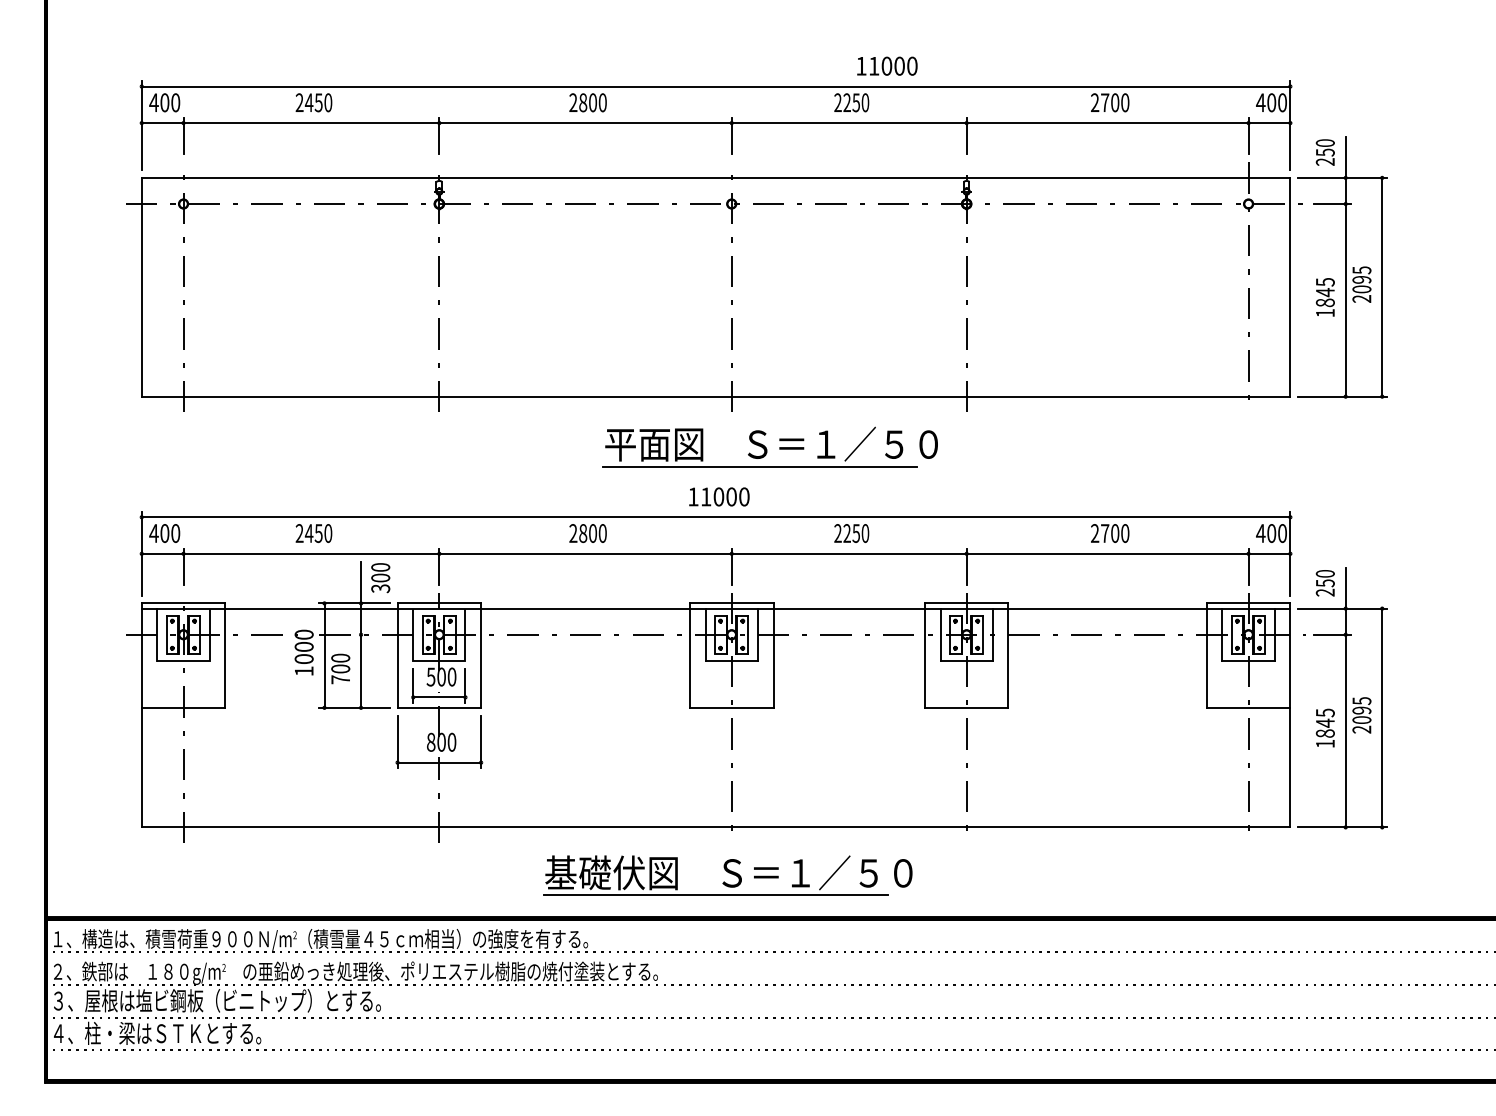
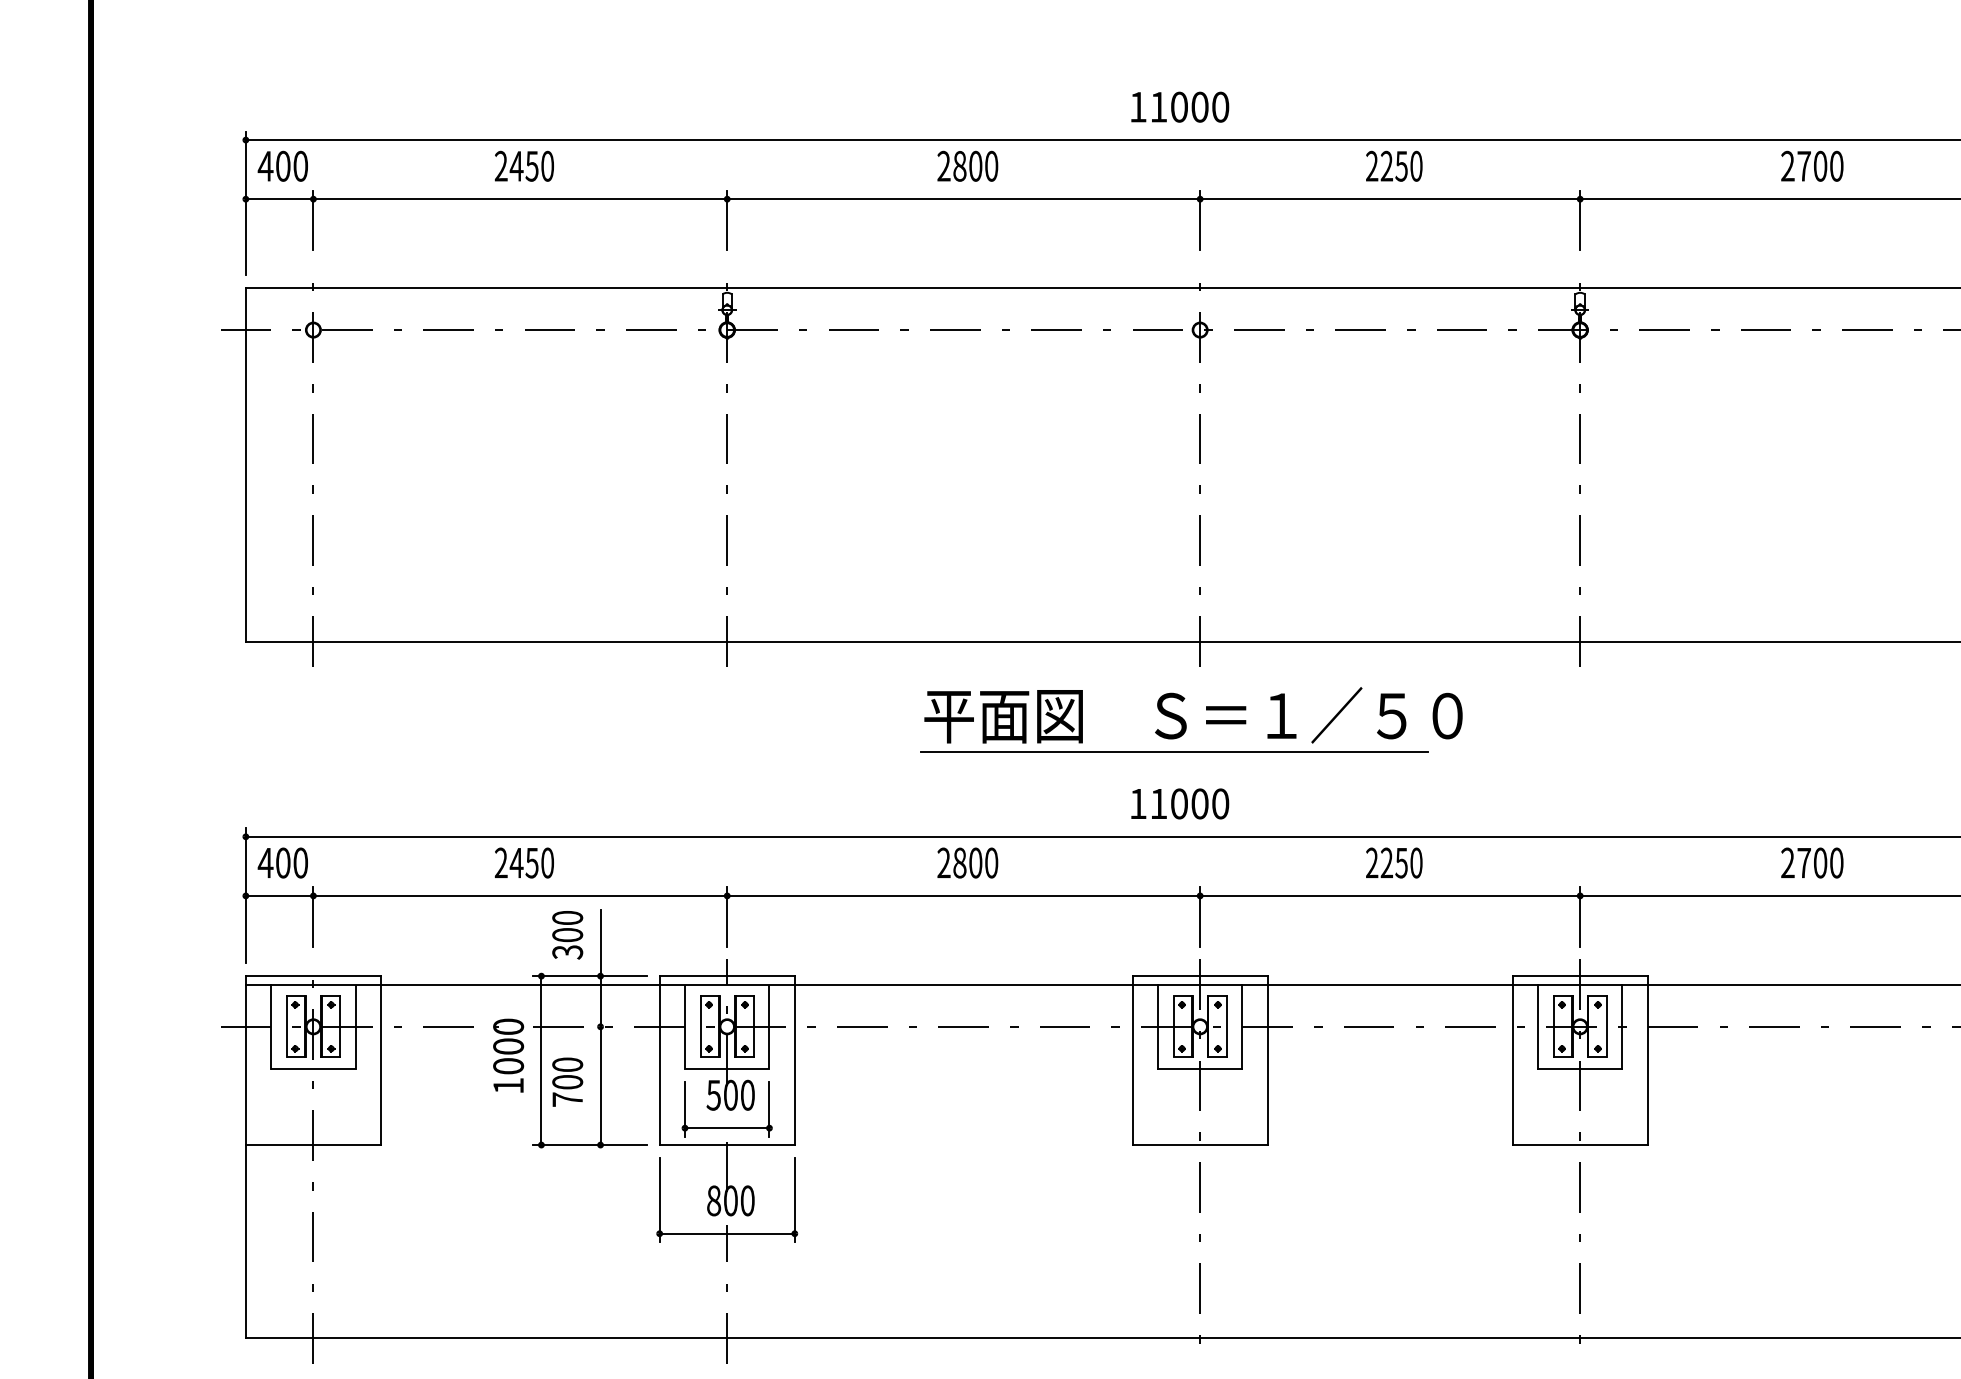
text: (887, 65) -> (1180, 106), moved
part: (769, 446) -> (1190, 719), moved
text: (380, 578) -> (567, 935), moved

